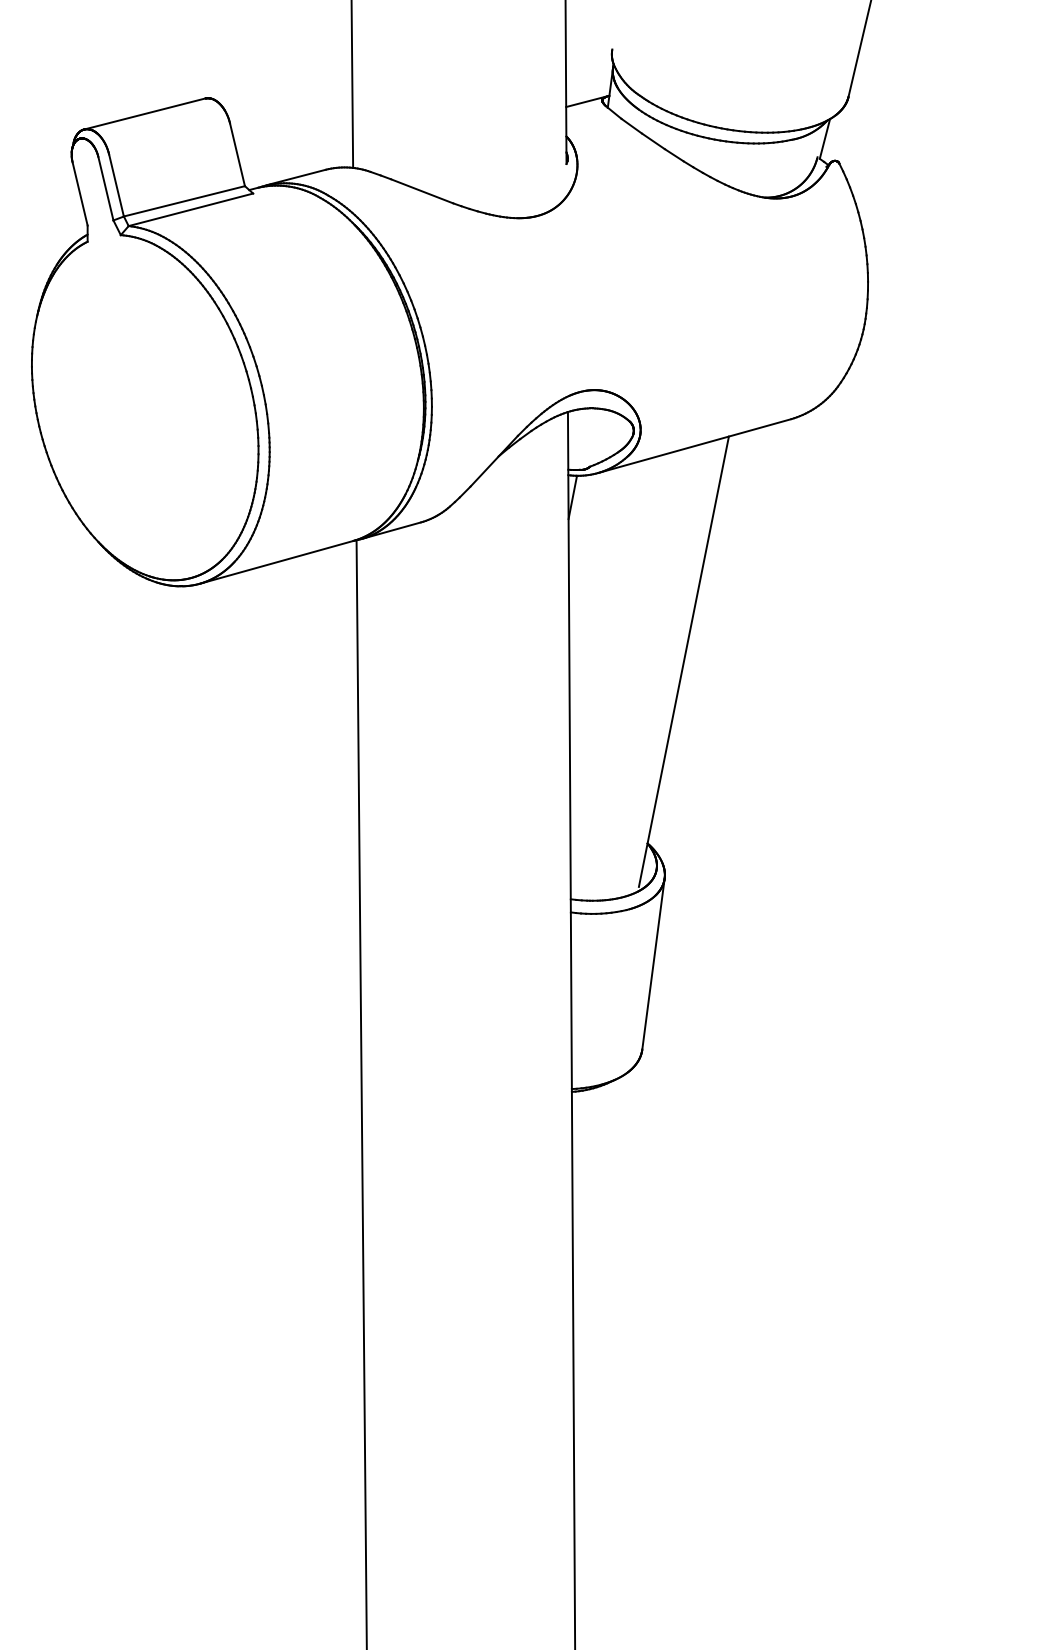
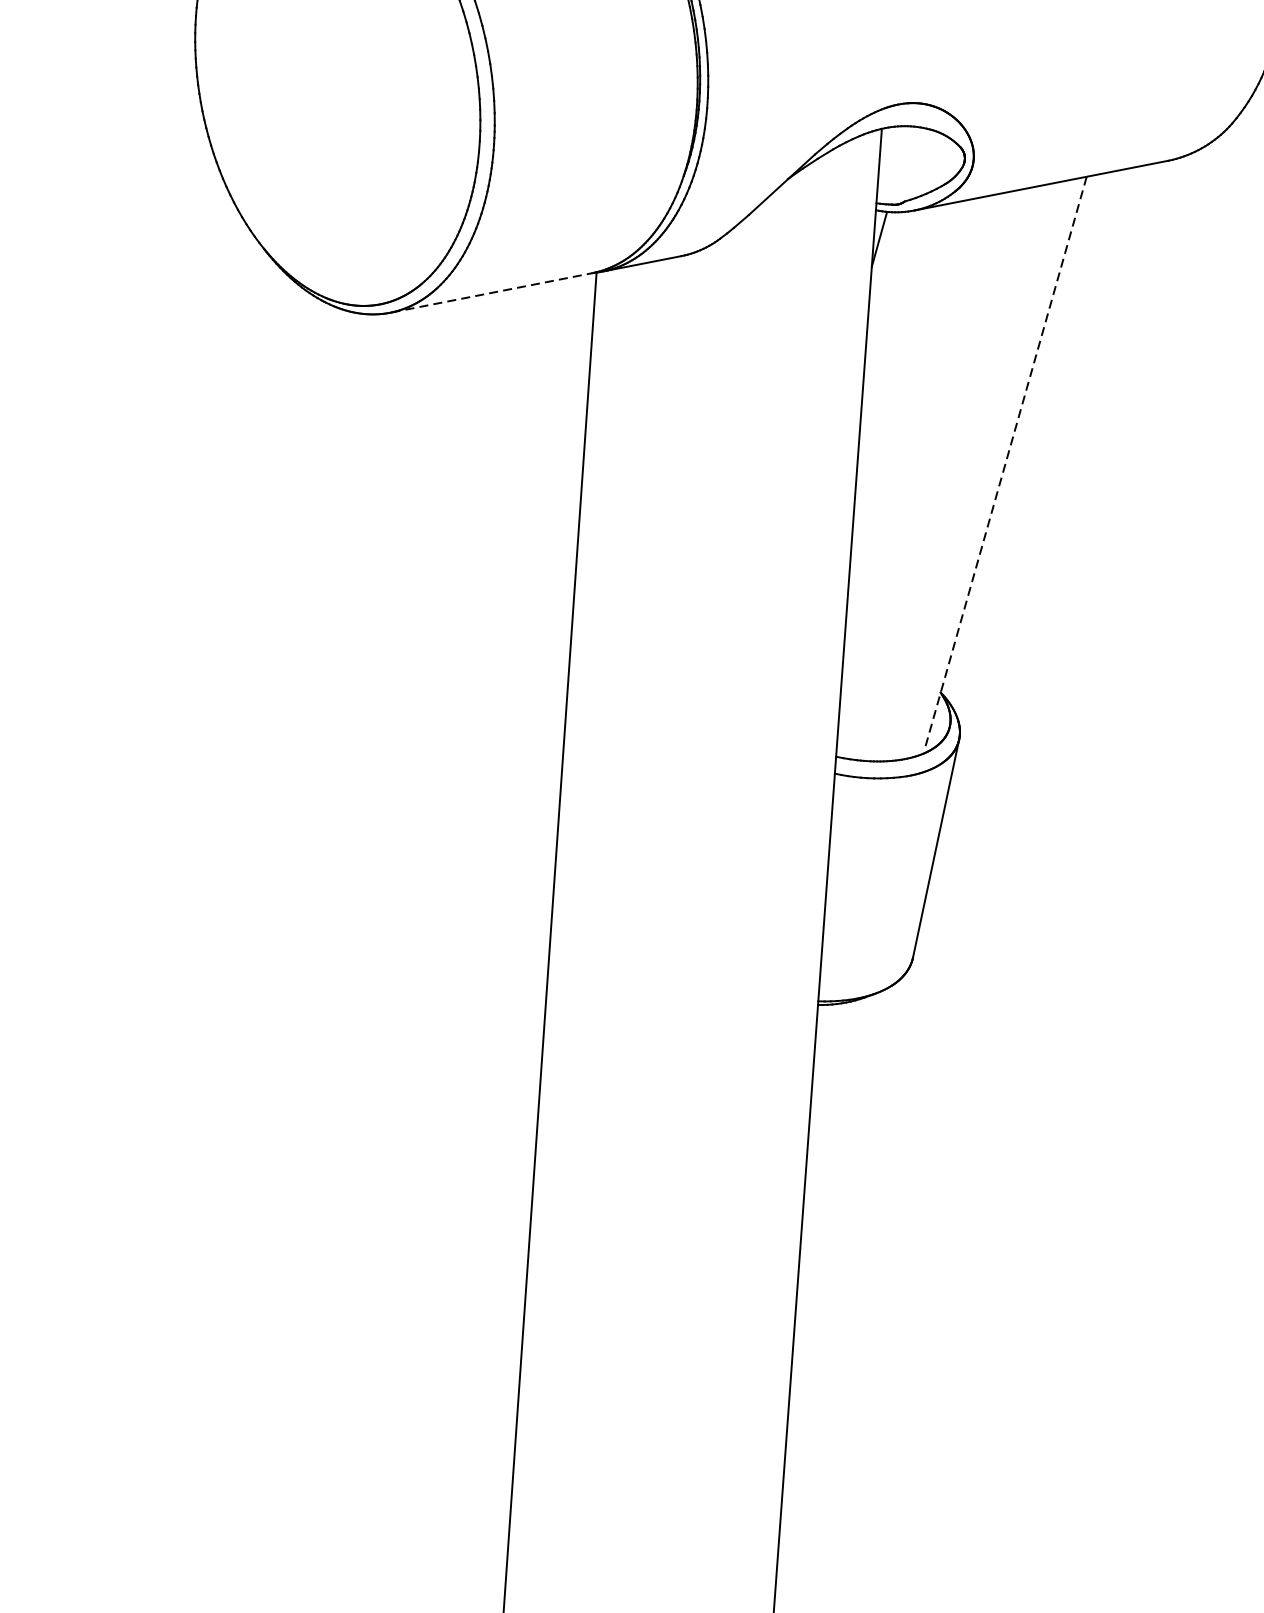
line: (277, 562) -> (492, 293), solid -> dashed
line: (683, 661) -> (1005, 461), solid -> dashed

